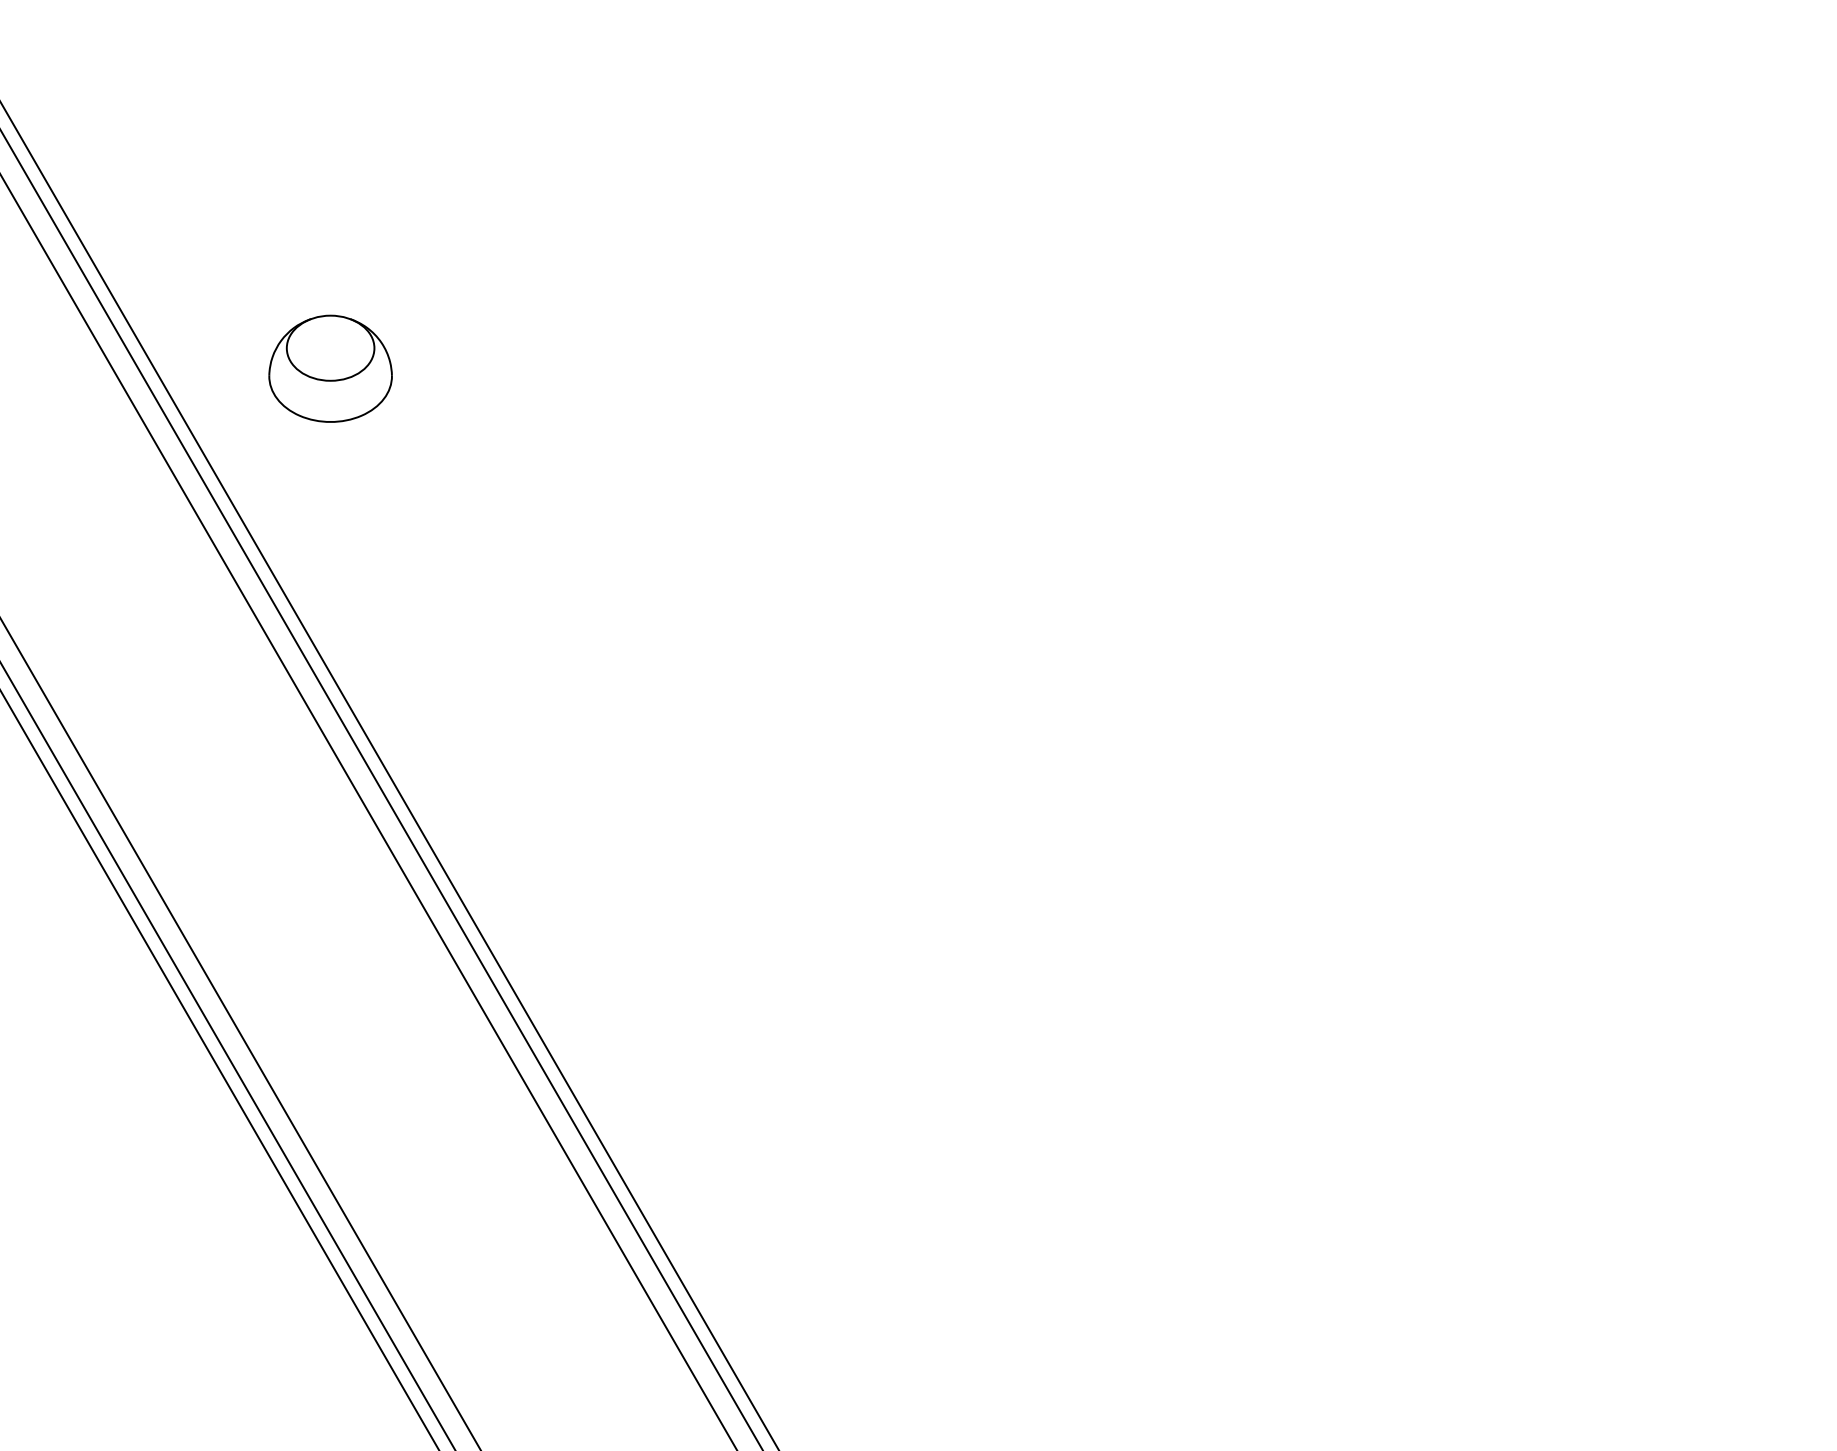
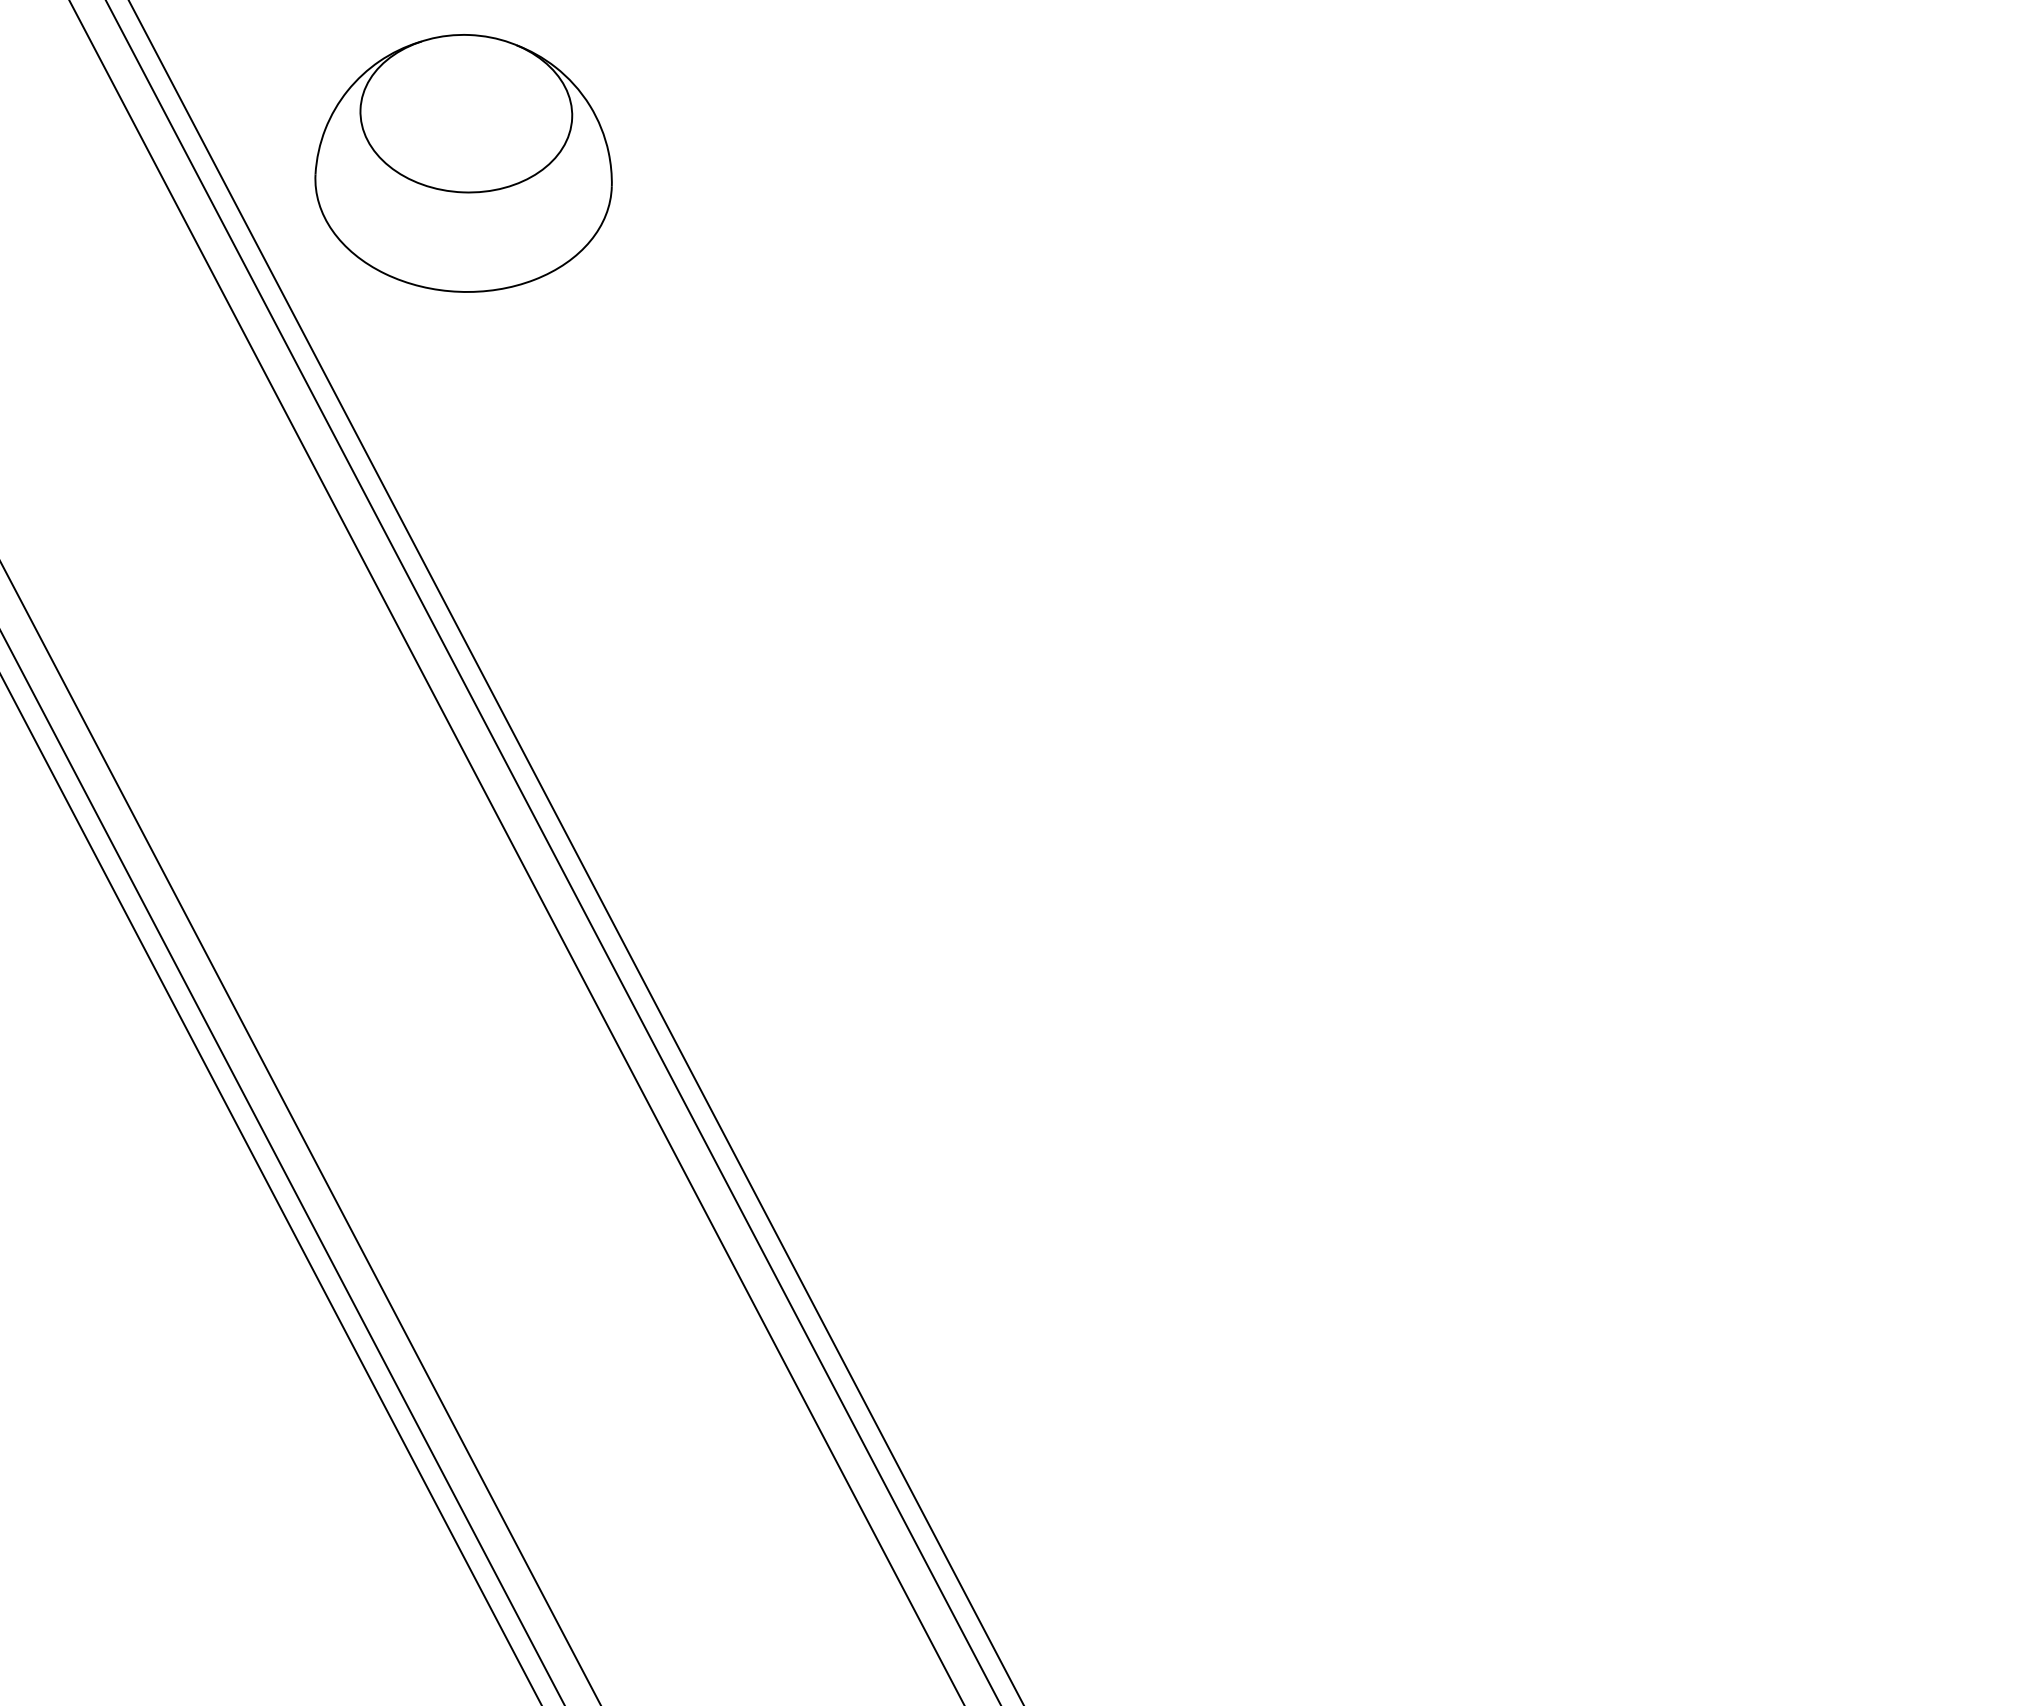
part: (330, 368) -> (464, 163), size x1.67

